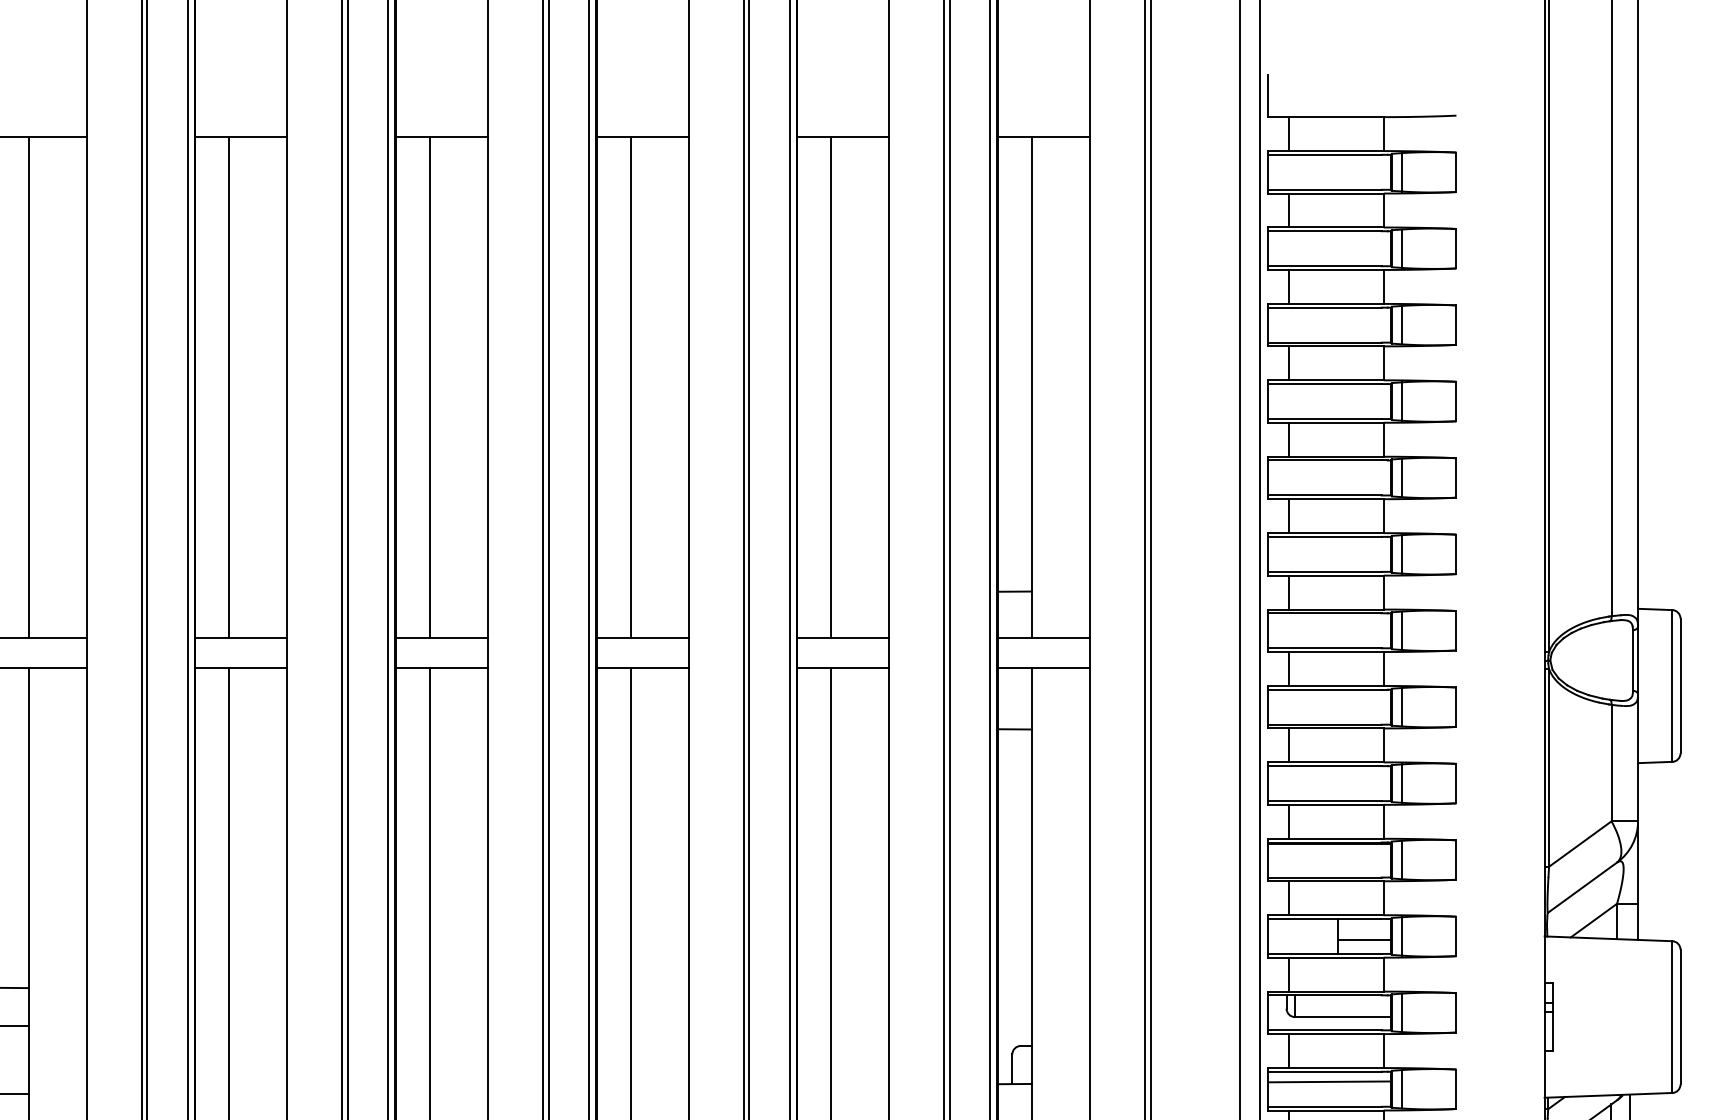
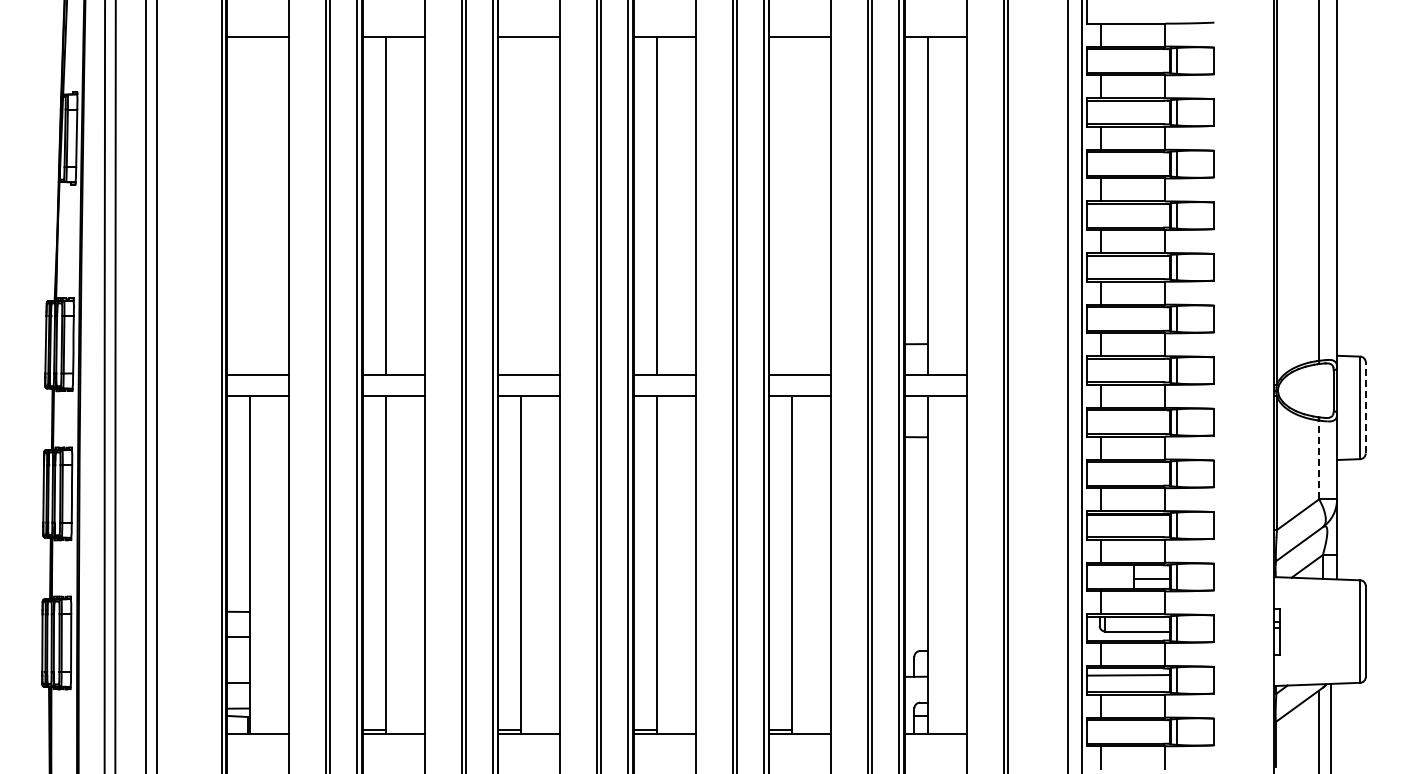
line: (28, 387) -> (249, 206), removed
line: (430, 387) -> (521, 206), removed
line: (831, 387) -> (792, 206), removed
line: (1680, 685) -> (1365, 407), solid -> dashed
line: (1612, 762) -> (1319, 459), solid -> dashed

